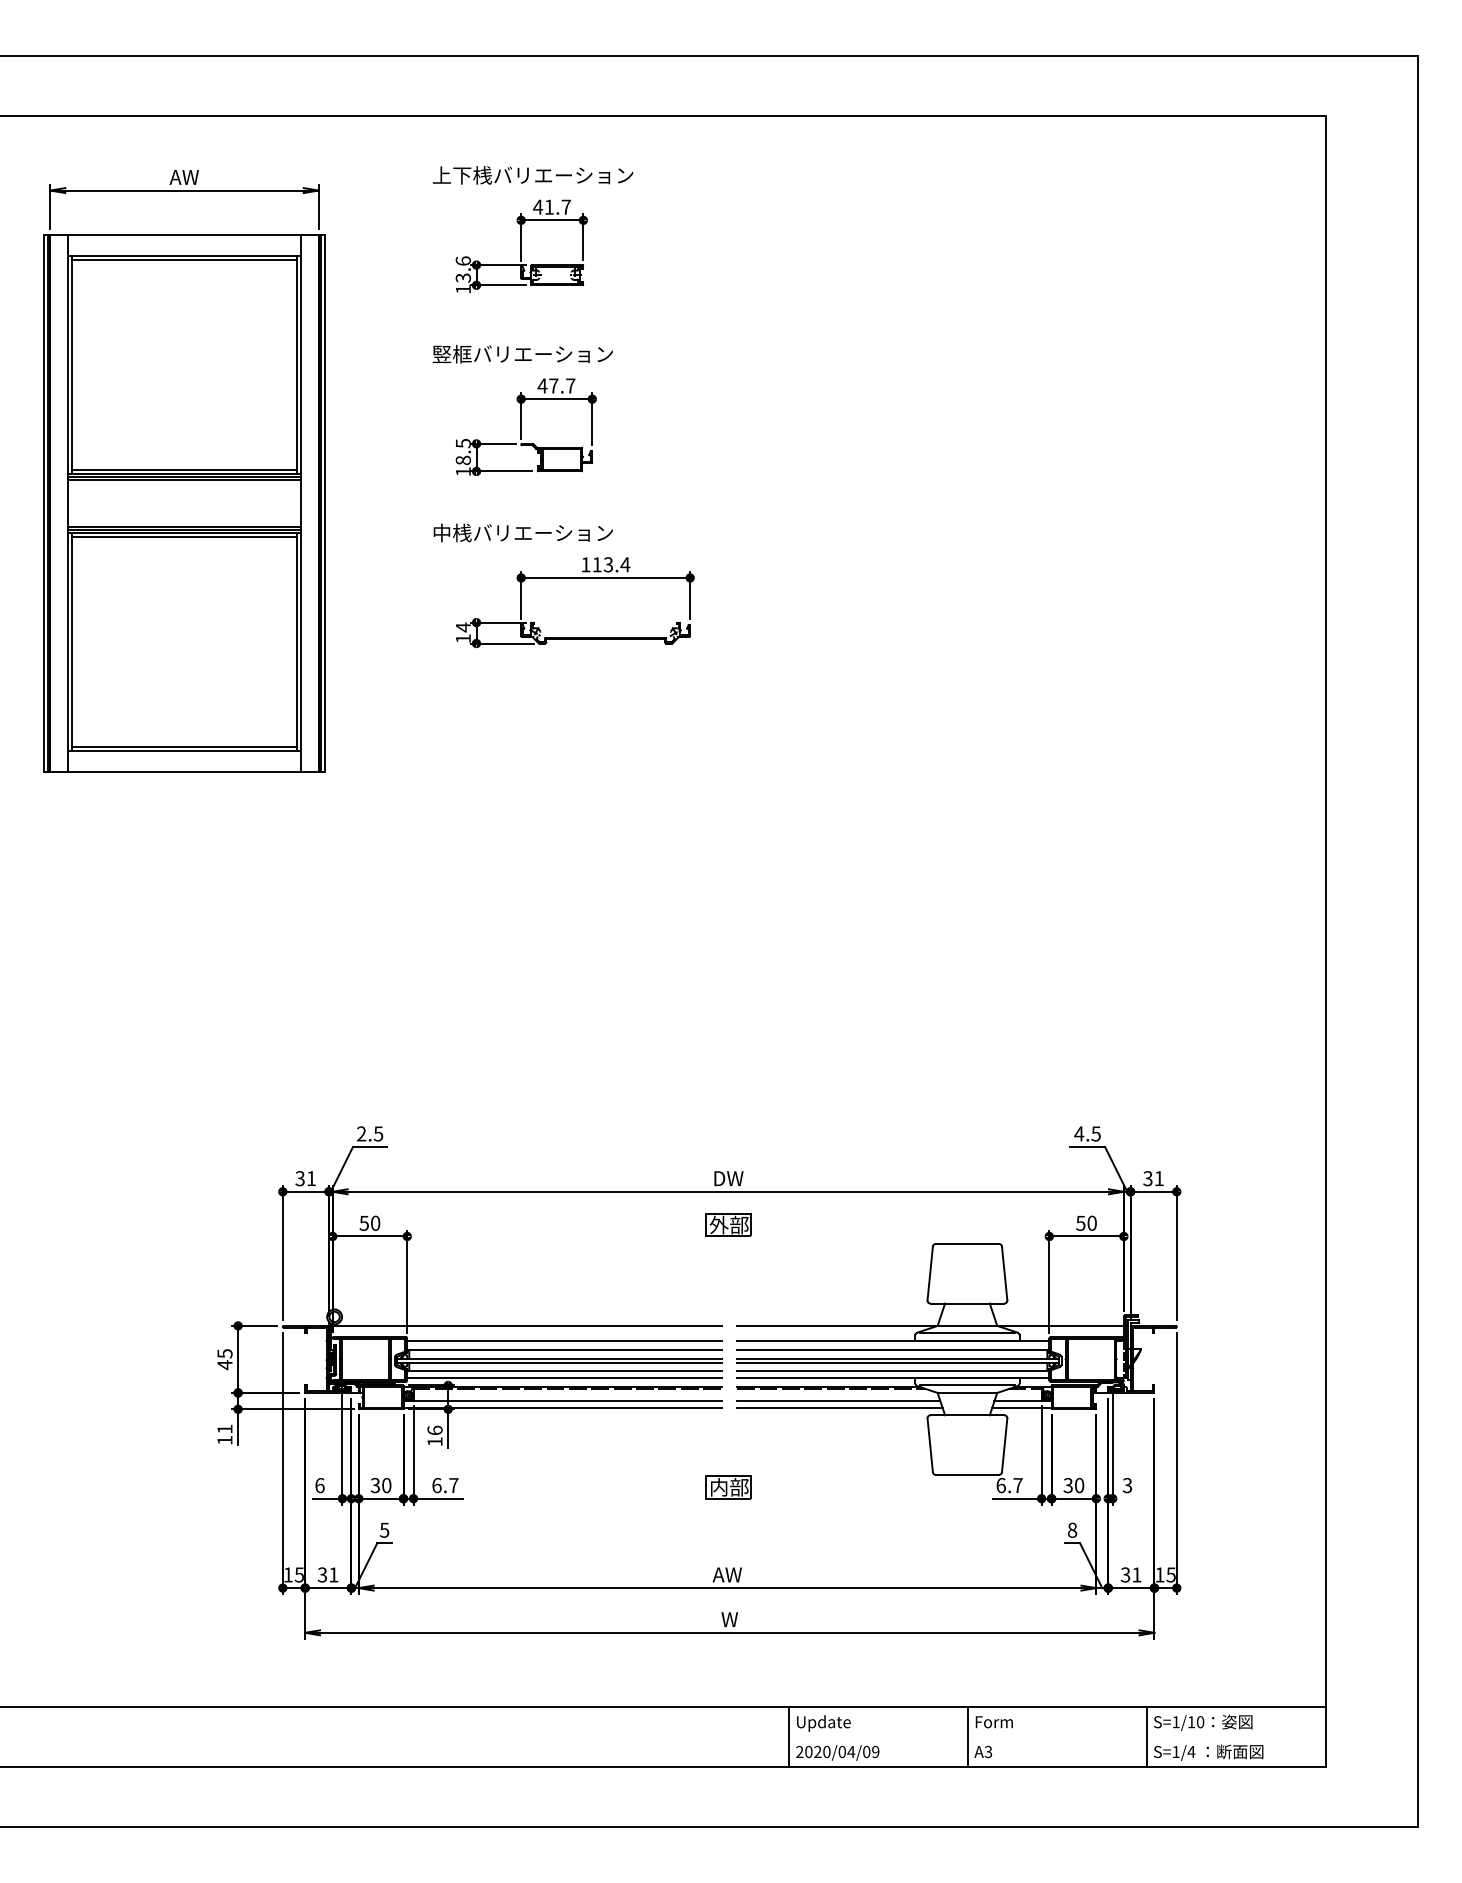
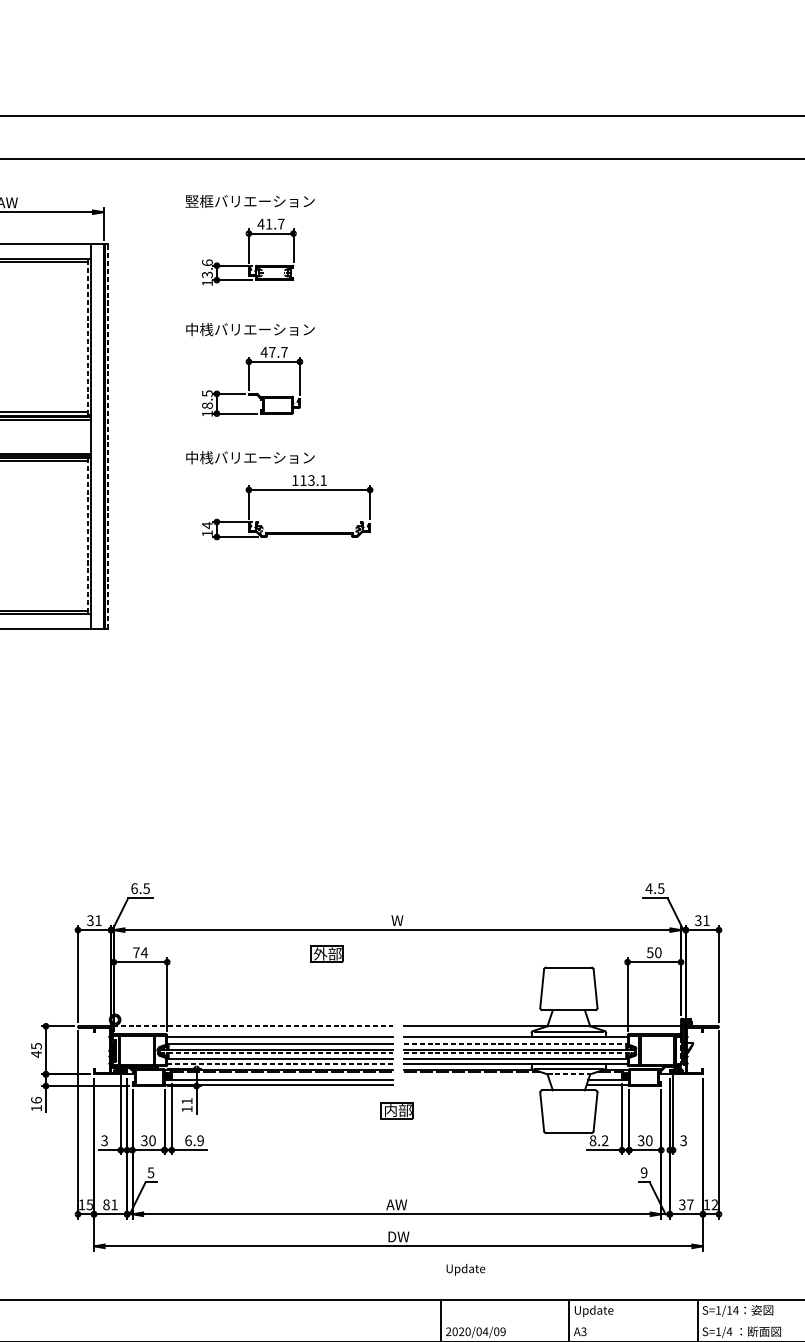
text: (532, 175) -> (257, 201), 上下桟バリエーション -> 竪框バリエーション
text: (451, 353) -> (198, 329), 竪框バリエーション -> 中桟バリエーション
line: (296, 364) -> (87, 336), solid -> dashed
line: (325, 502) -> (108, 435), solid -> dashed
text: (625, 564) -> (323, 480), 113.4 -> 113.1
line: (296, 642) -> (87, 536), solid -> dashed
text: (361, 1133) -> (134, 888), 2.5 -> 6.5
text: (728, 1178) -> (397, 920), DW -> W
text: (369, 1222) -> (140, 952), 50 -> 74
part: (728, 1224) -> (327, 953), moved
line: (526, 1325) -> (252, 1025), solid -> dashed
line: (893, 1350) -> (515, 1043), solid -> dashed
line: (560, 1363) -> (277, 1053), solid -> dashed
line: (898, 1363) -> (519, 1053), solid -> dashed
line: (564, 1378) -> (279, 1063), solid -> dashed
line: (967, 1392) -> (568, 1074), solid -> dashed
line: (838, 1401) -> (476, 1080), removed
line: (839, 1407) -> (477, 1084), removed
text: (224, 1428) -> (36, 1099), 11 -> 16
text: (434, 1429) -> (186, 1100), 16 -> 11
text: (319, 1485) -> (104, 1140), 6 -> 3
text: (453, 1485) -> (200, 1140), 6.7 -> 6.9
text: (1009, 1485) -> (599, 1140), 6.7 -> 8.2
part: (728, 1487) -> (397, 1110), moved
text: (1072, 1529) -> (644, 1172), 8 -> 9
text: (322, 1574) -> (106, 1204), 31 -> 81
text: (1136, 1574) -> (690, 1204), 31 -> 37
text: (1170, 1574) -> (714, 1204), 15 -> 12
text: (730, 1619) -> (398, 1236), W -> DW
text: (1200, 1722) -> (735, 1310), S=1/10 -> S=1/14
text: (823, 1723) -> (465, 1269), moved
text: (1002, 1723) -> (594, 1311), Form -> Update

